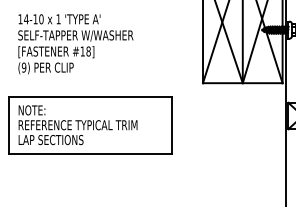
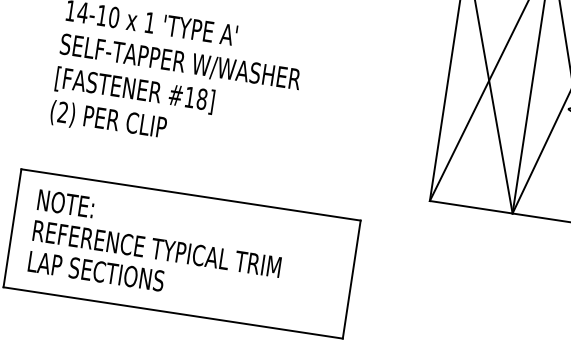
text: (23, 67) -> (61, 111), (9) -> (2)

